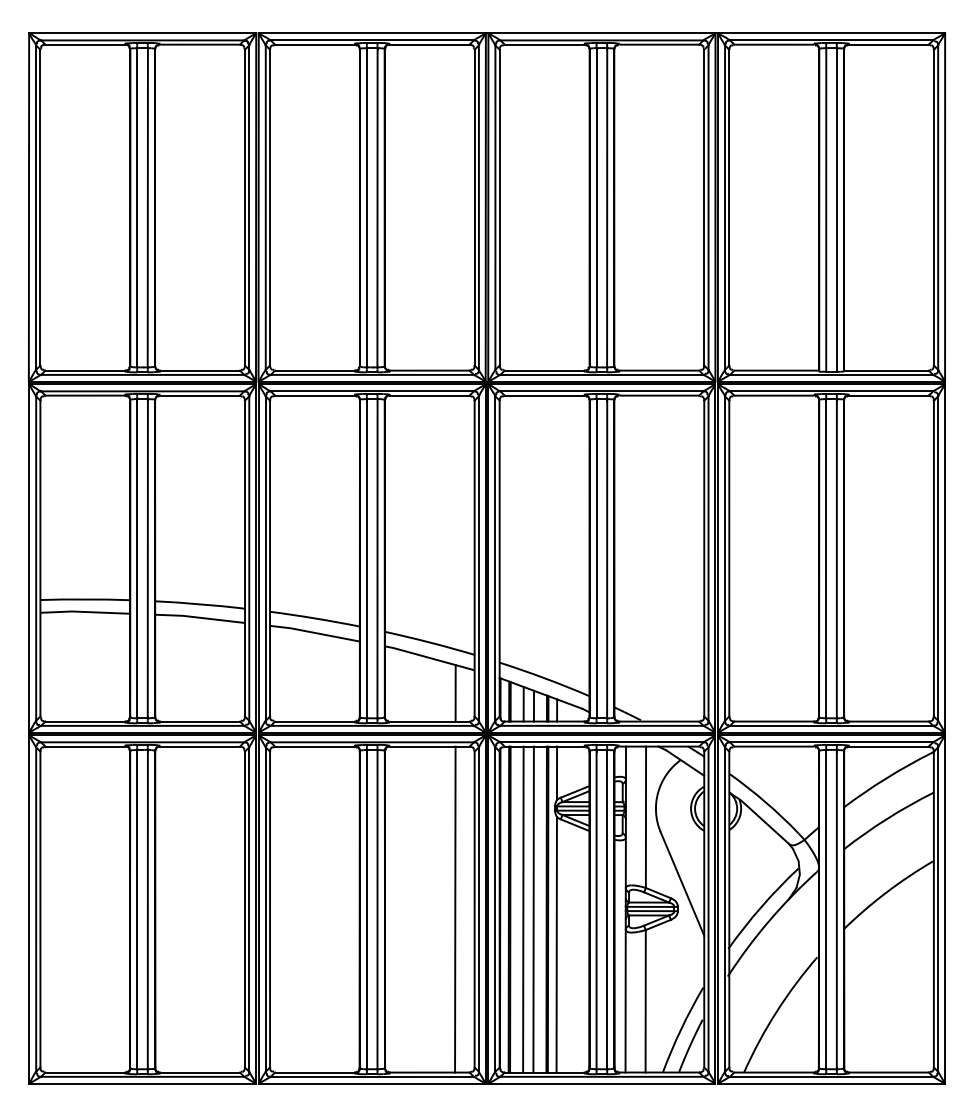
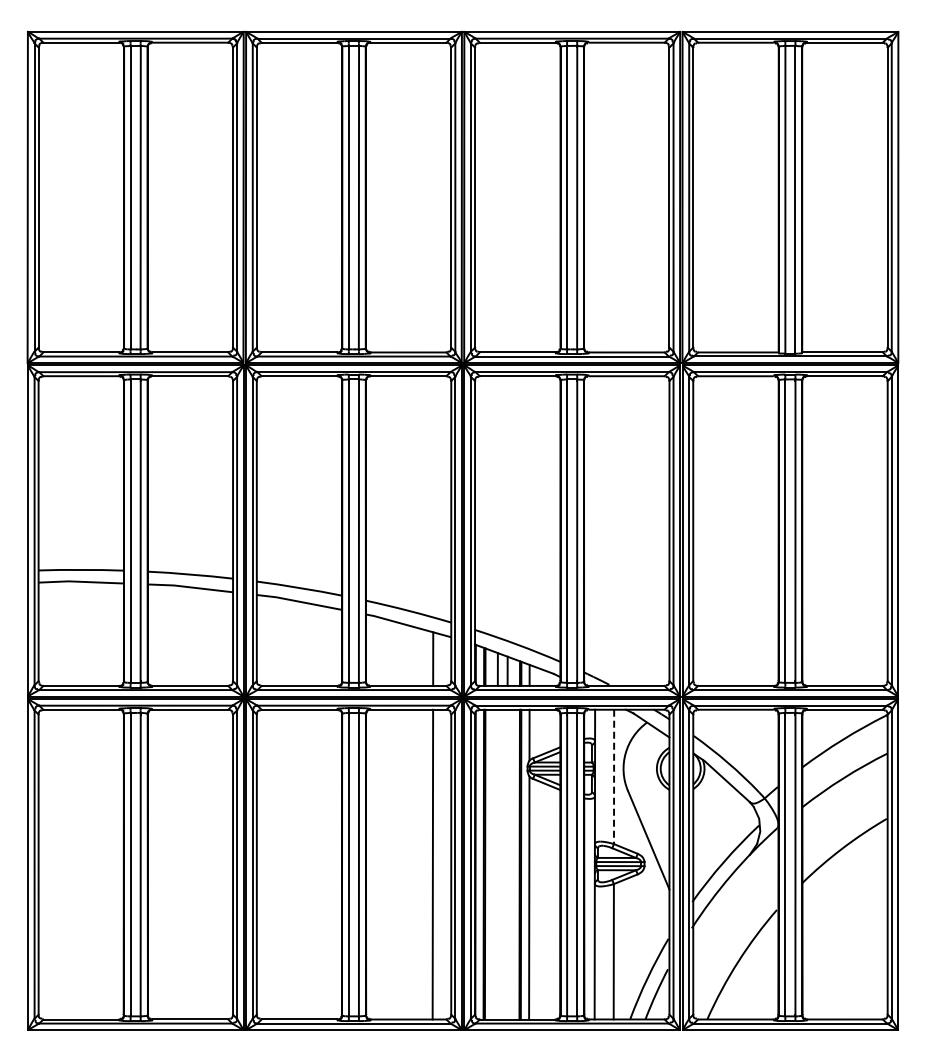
line: (646, 817) -> (614, 777), solid -> dashed
line: (523, 909) -> (497, 864), removed
line: (533, 909) -> (507, 864), removed

